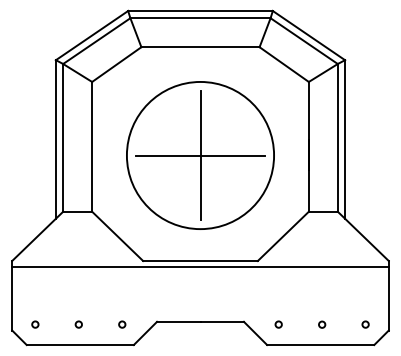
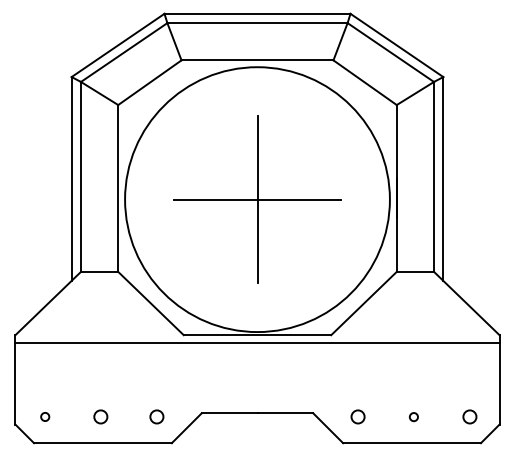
circle: (200, 155) -> (257, 199), size x1.4
circle: (79, 324) -> (101, 416), size x1.6
circle: (121, 324) -> (156, 416), size x1.6
circle: (278, 324) -> (357, 416), size x1.6
circle: (365, 324) -> (469, 416), size x1.6

